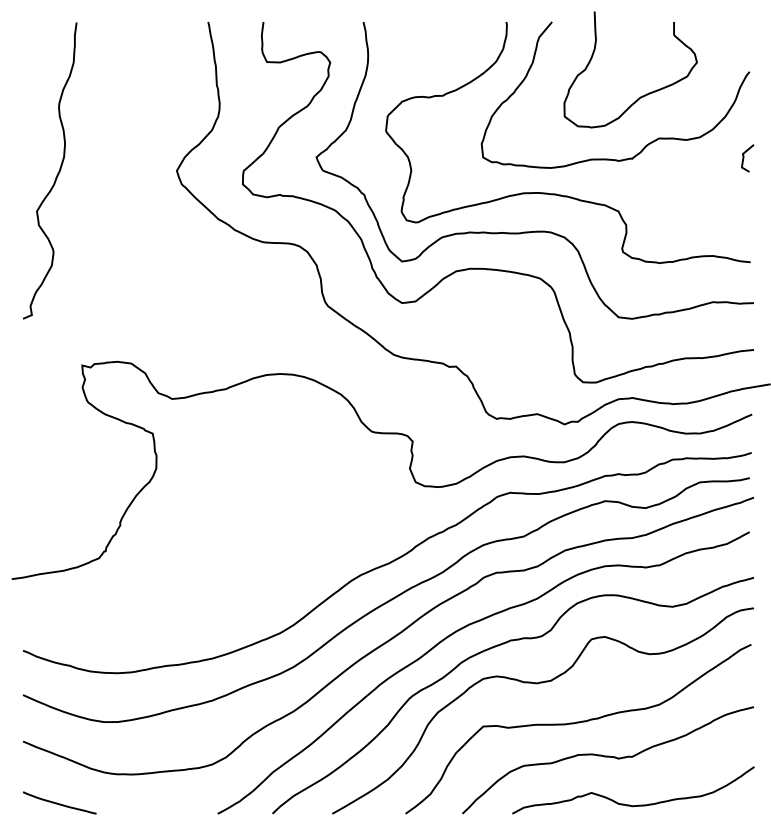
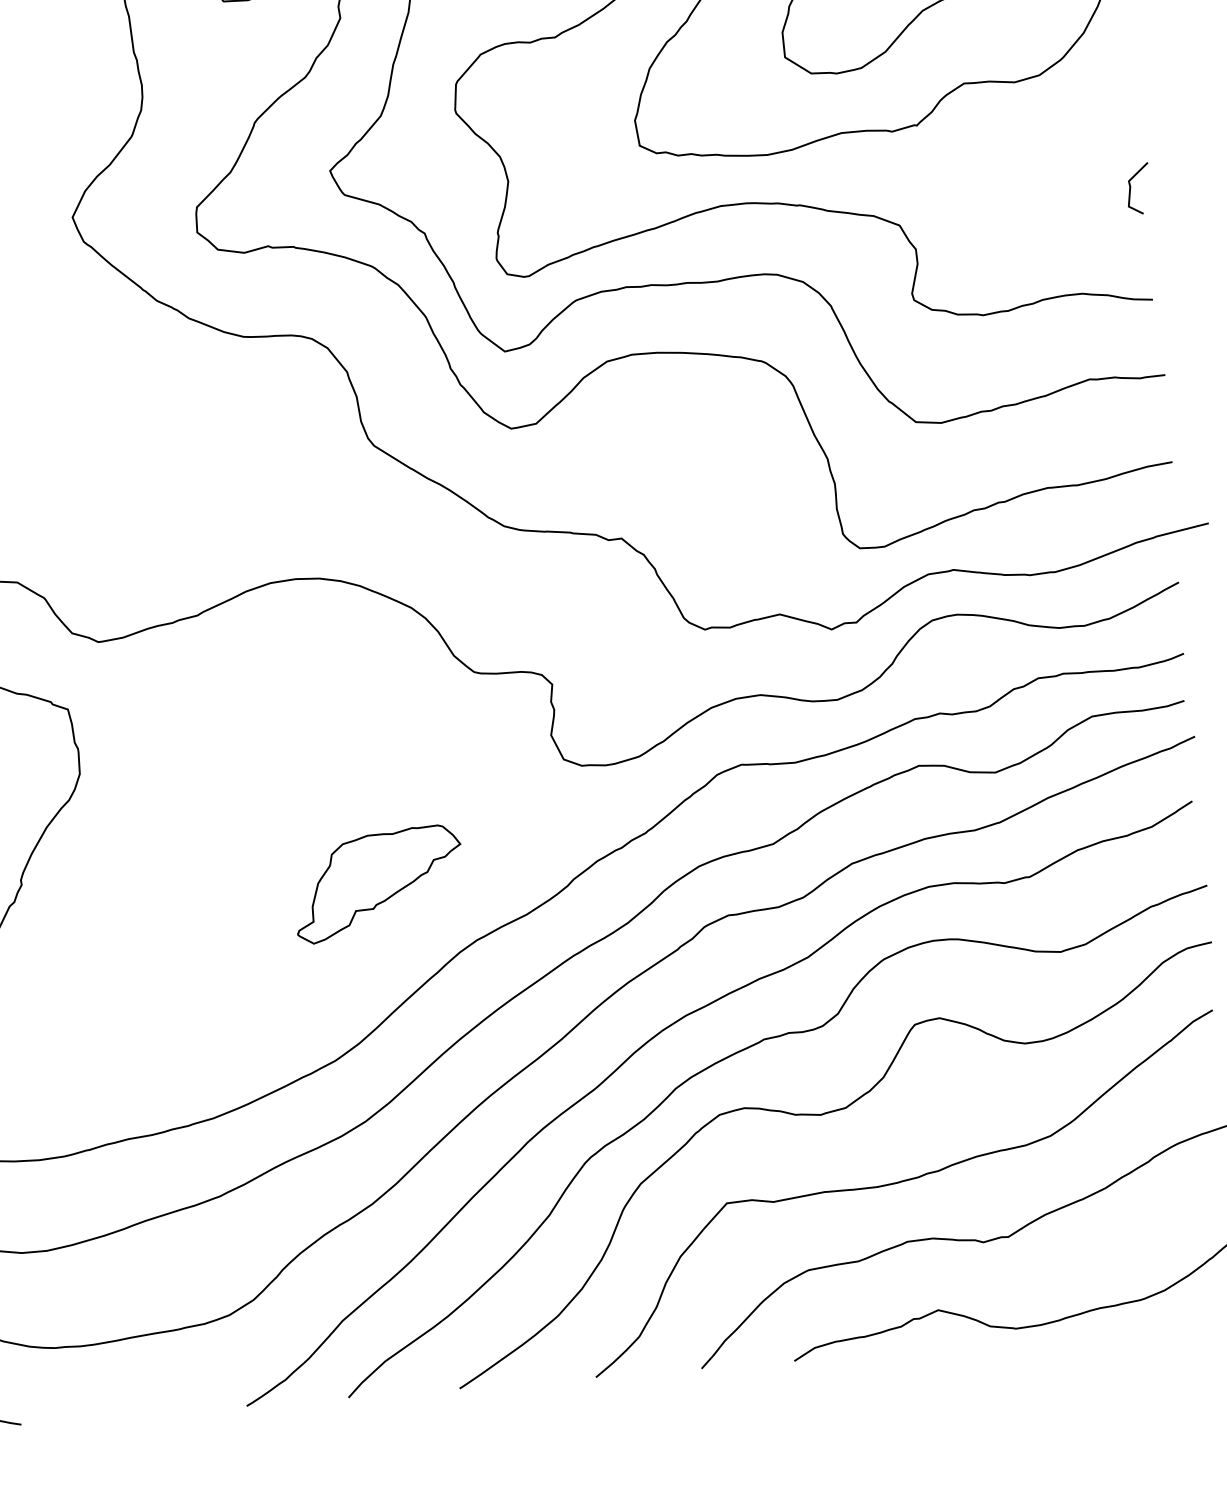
line: (744, 158) -> (1132, 189), moved
part: (311, 540) -> (379, 883), added

